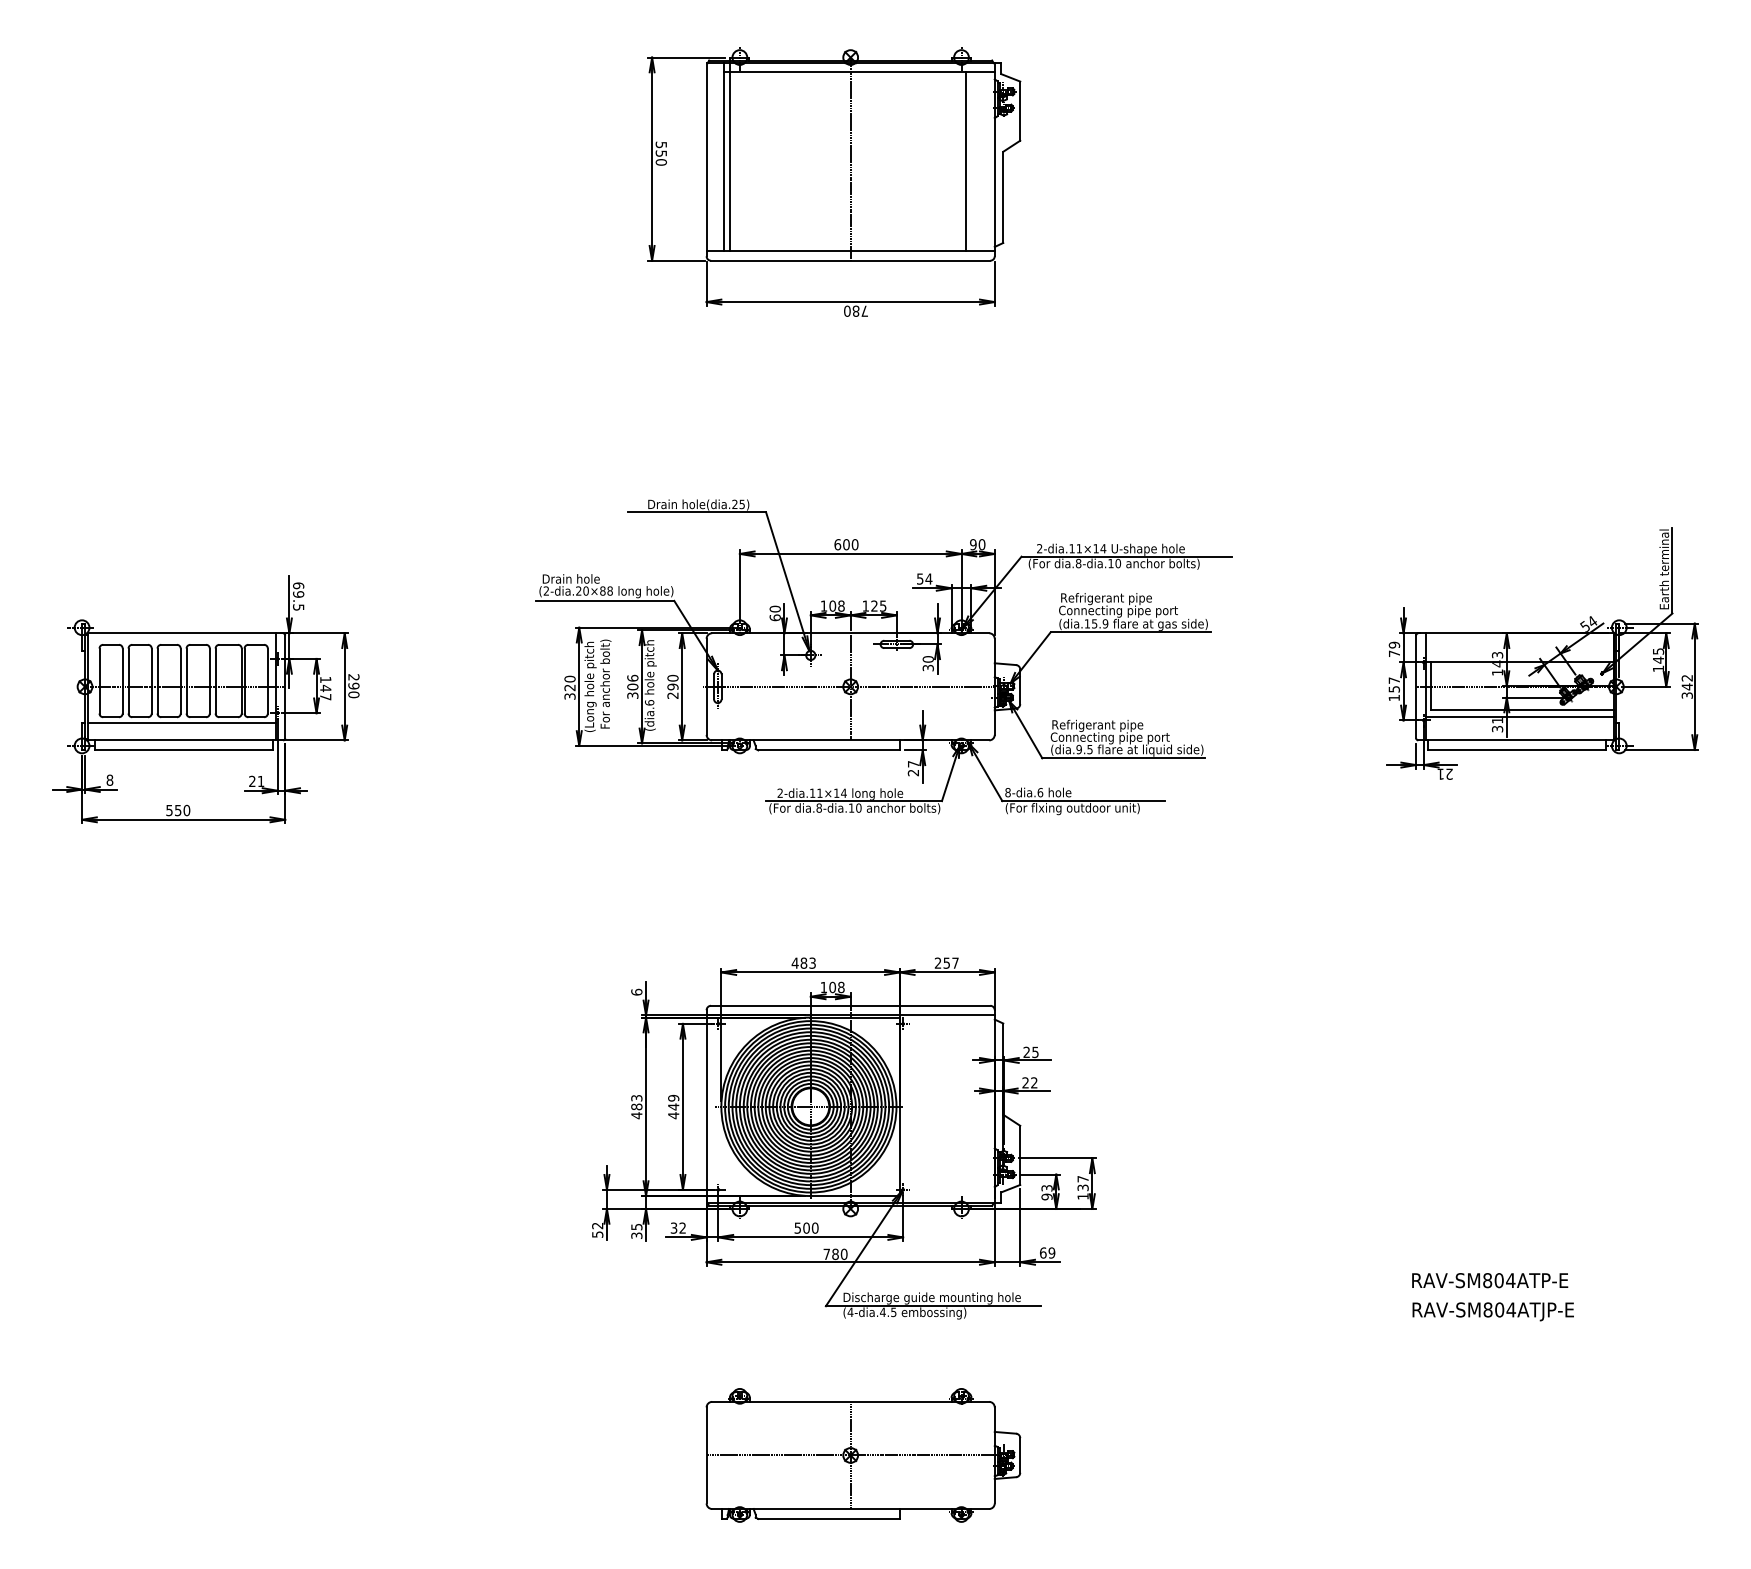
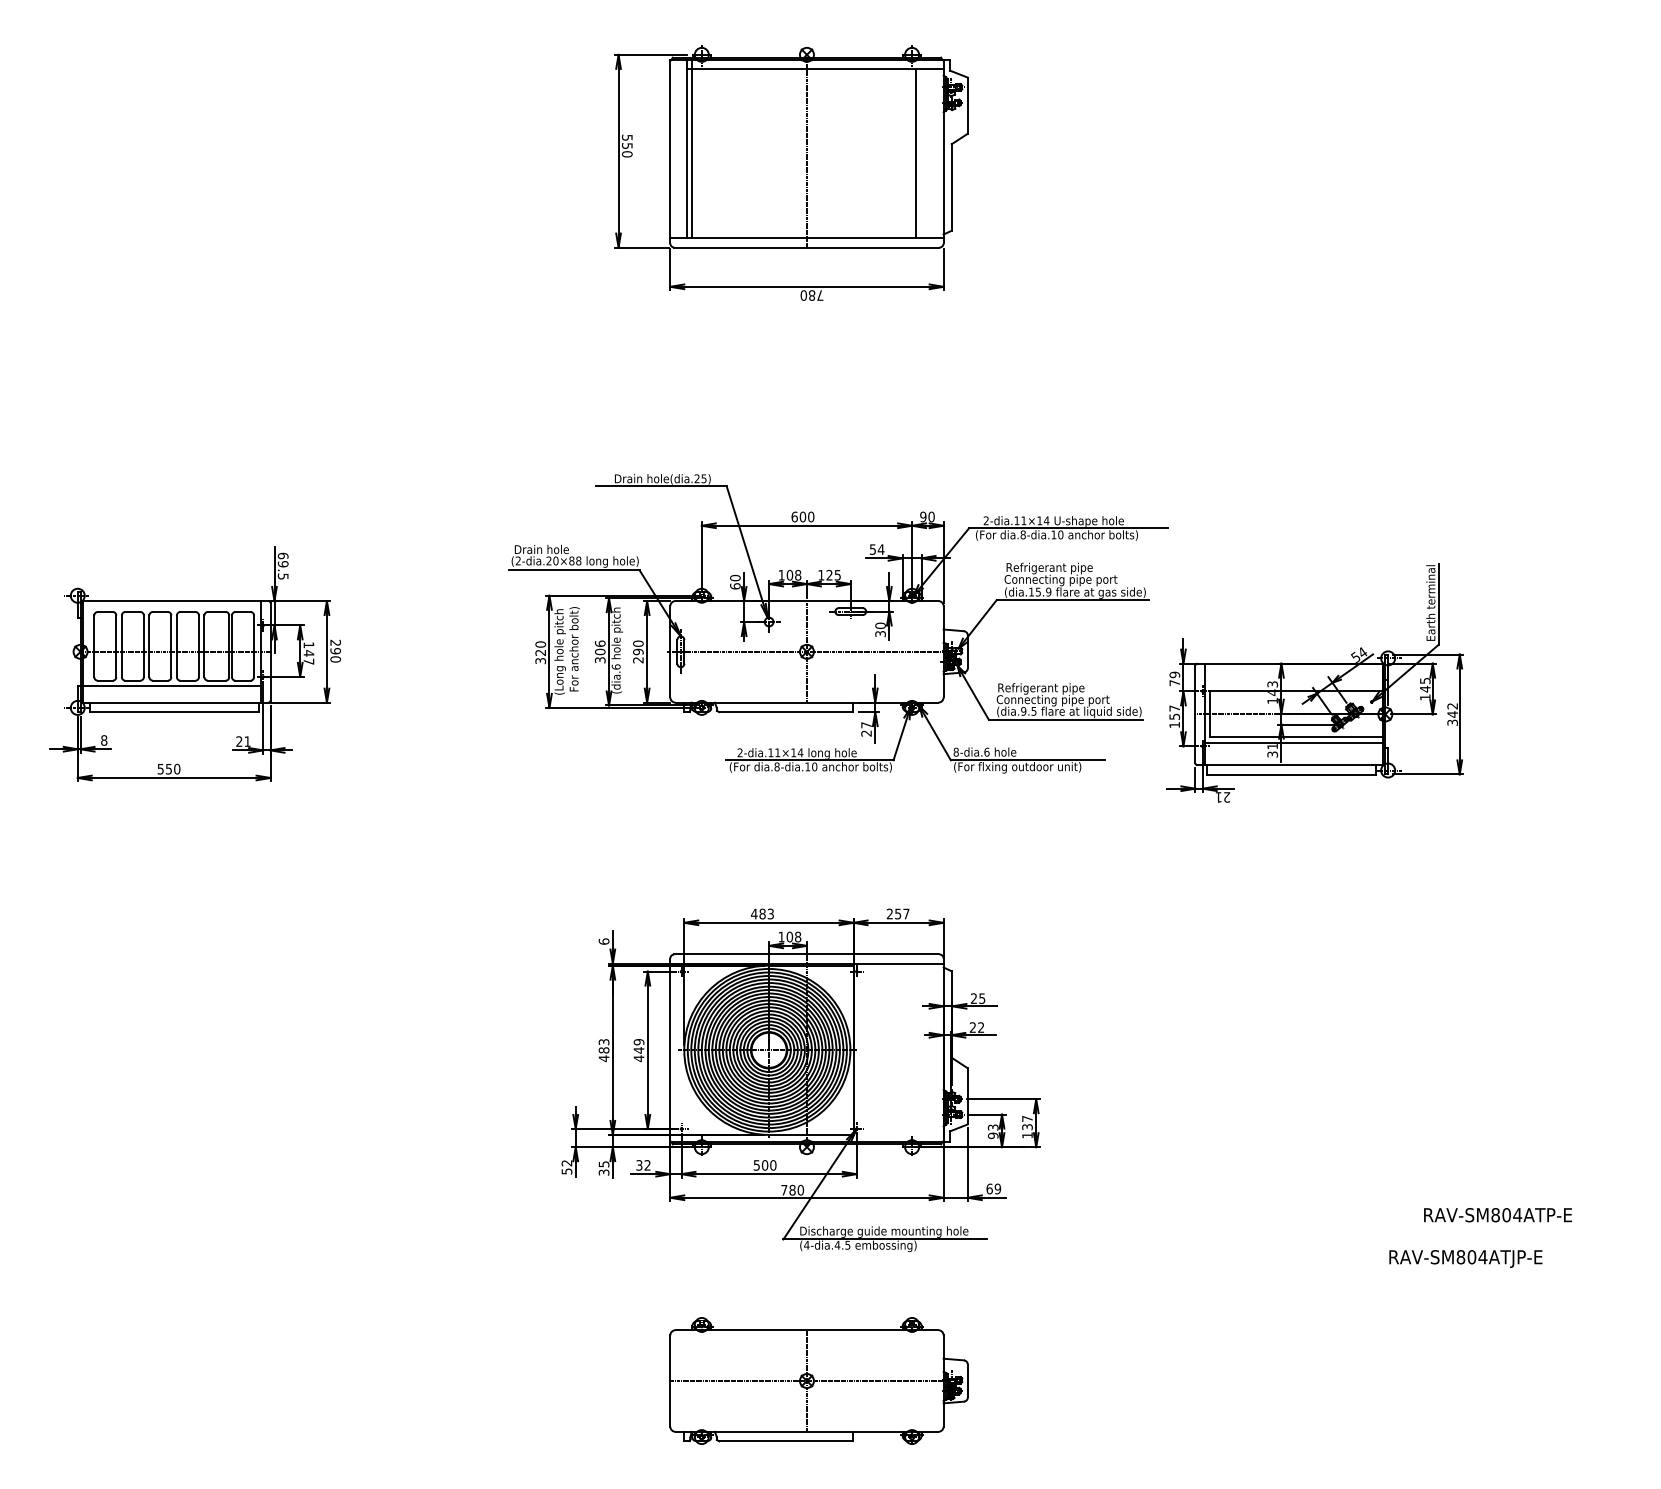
part: (1542, 653) -> (1315, 682), moved
text: (1490, 1280) -> (1498, 1215), moved
text: (1492, 1311) -> (1465, 1258), moved

